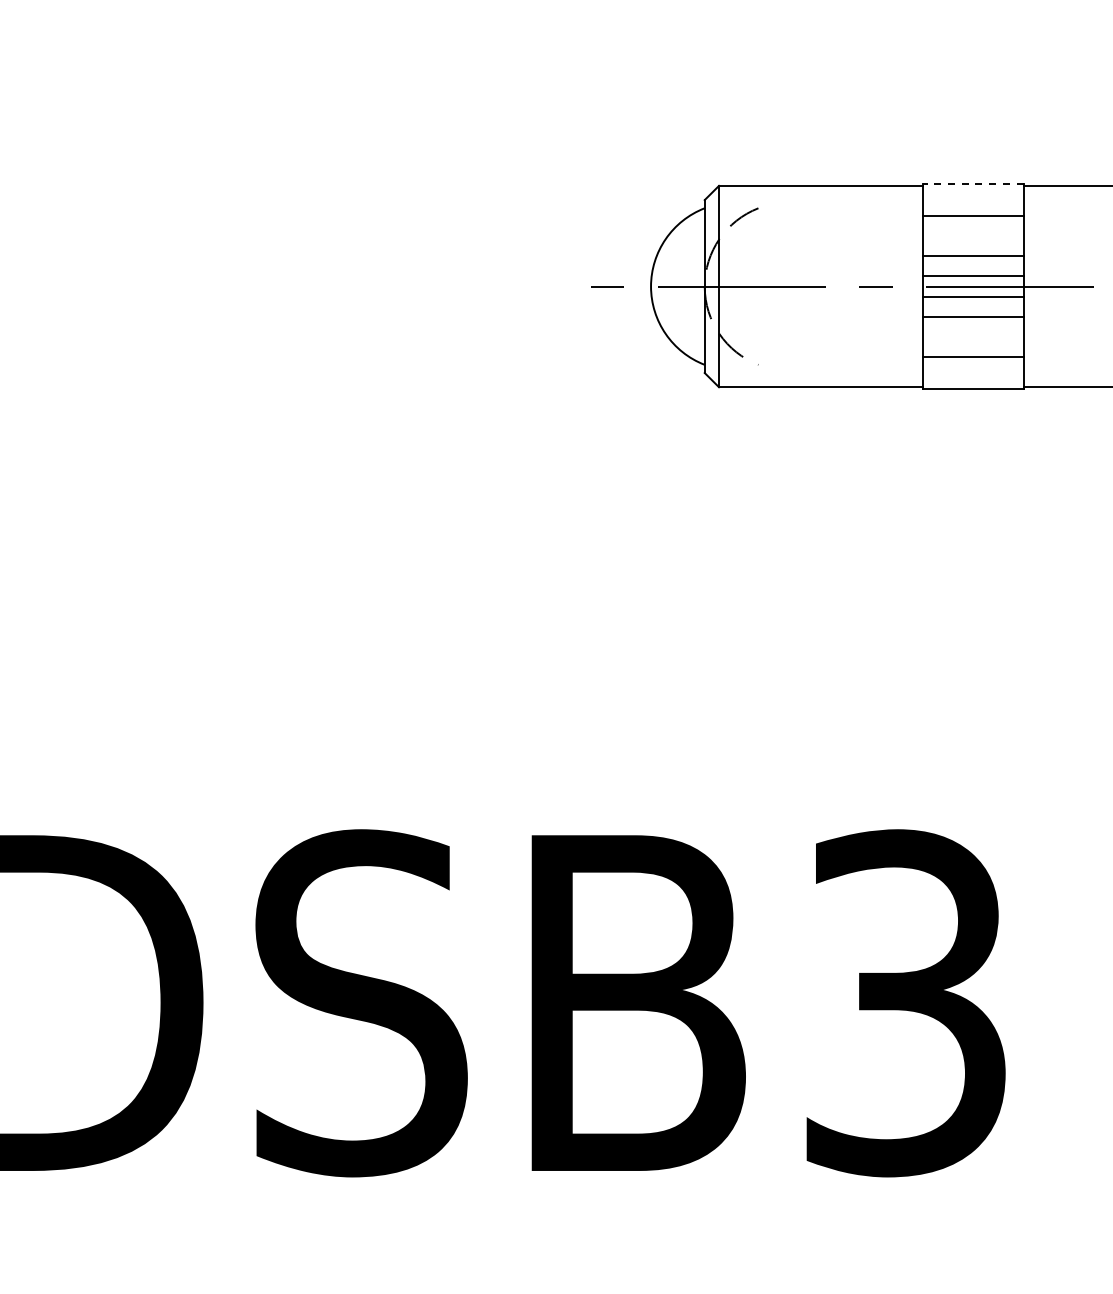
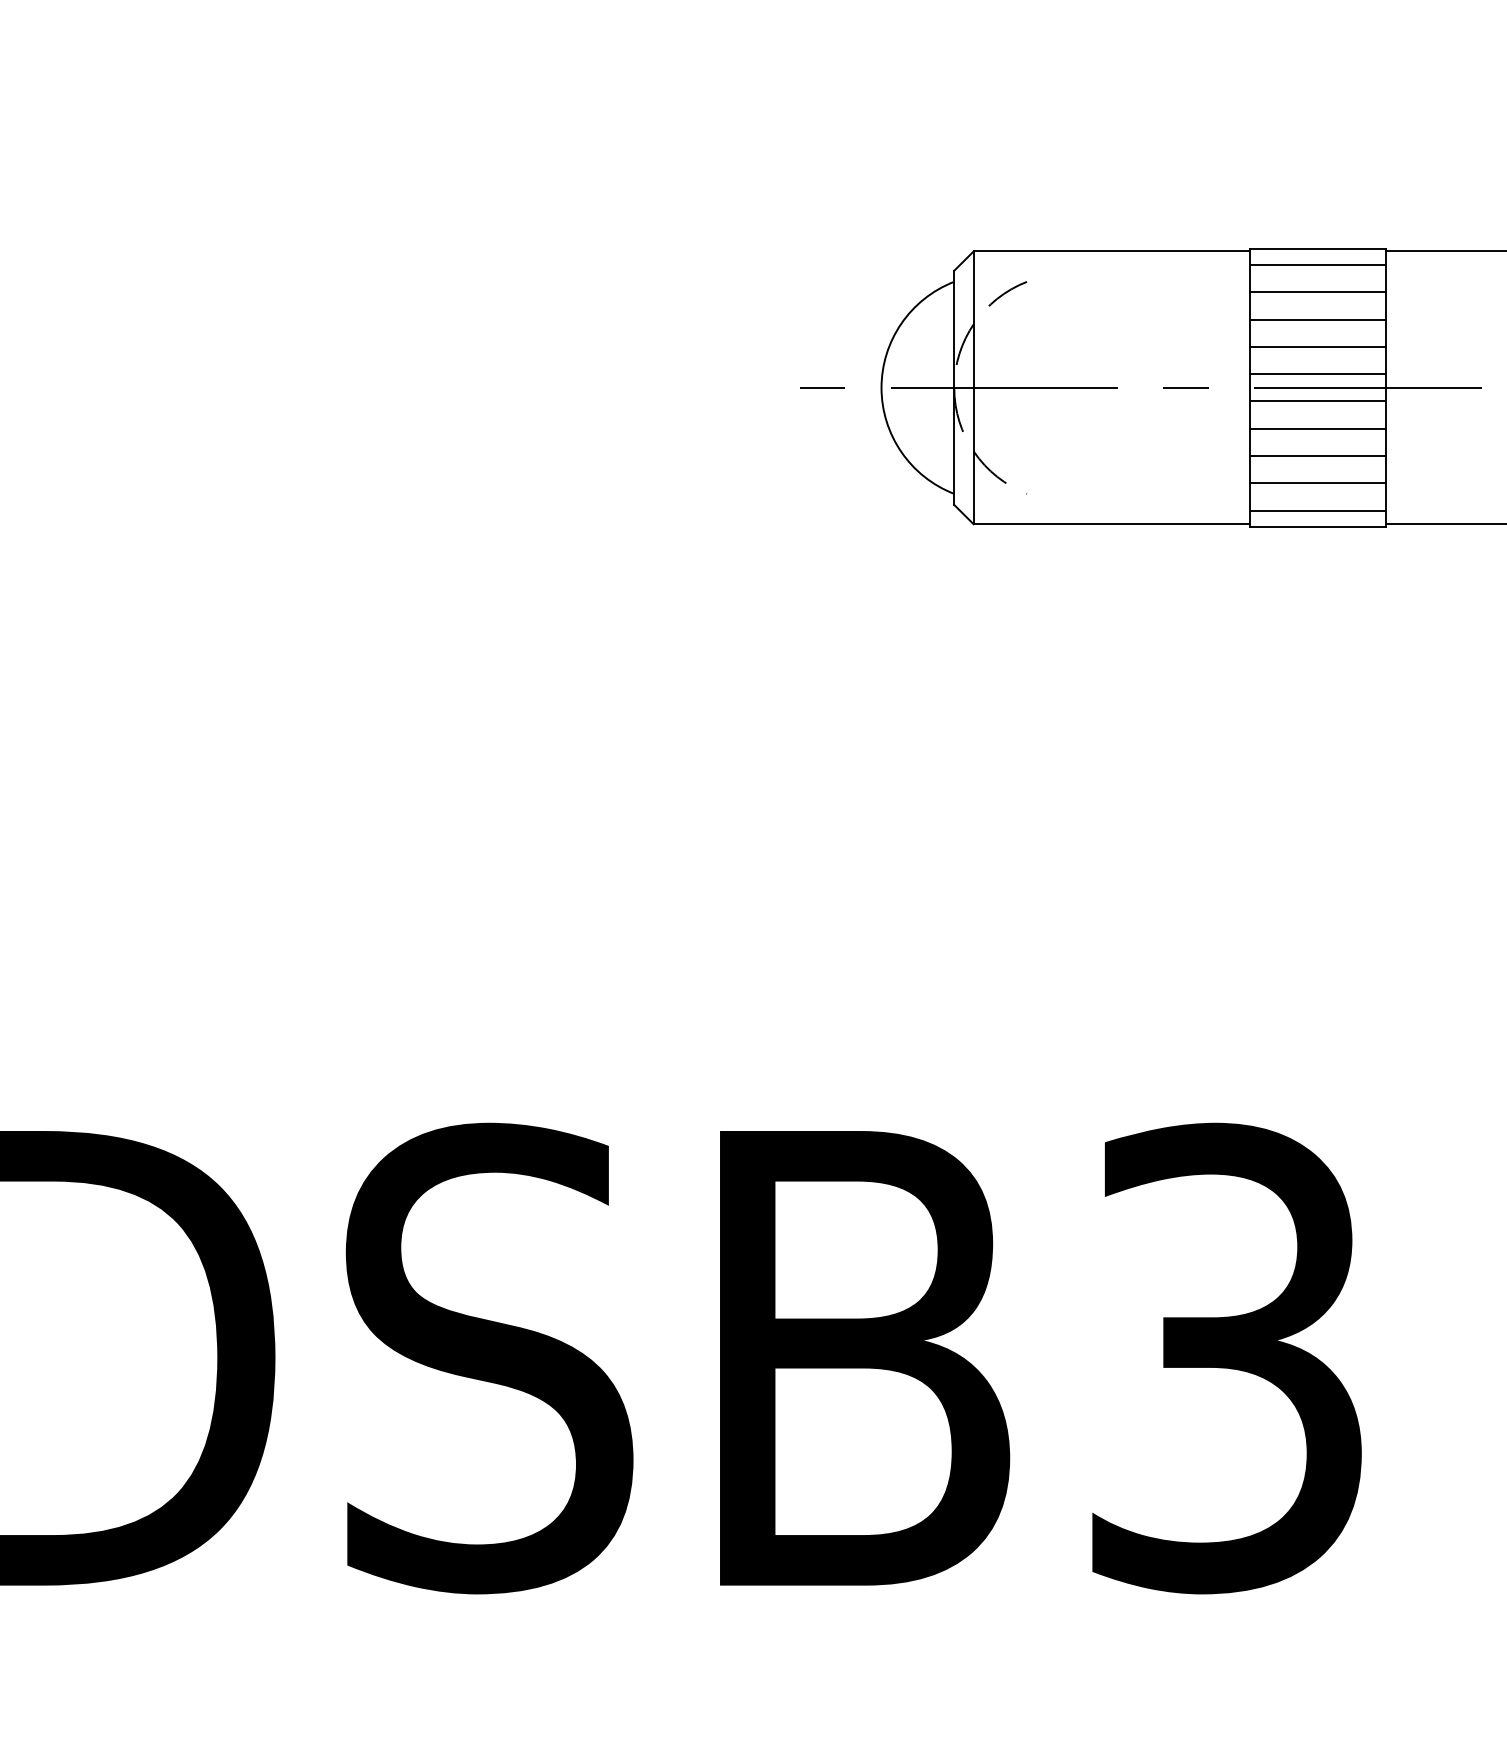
line: (972, 184) -> (1316, 249), dashed -> solid
line: (972, 195) -> (1316, 264), added
line: (972, 236) -> (1316, 320), added
line: (972, 336) -> (1316, 455), added
line: (972, 377) -> (1316, 511), added

